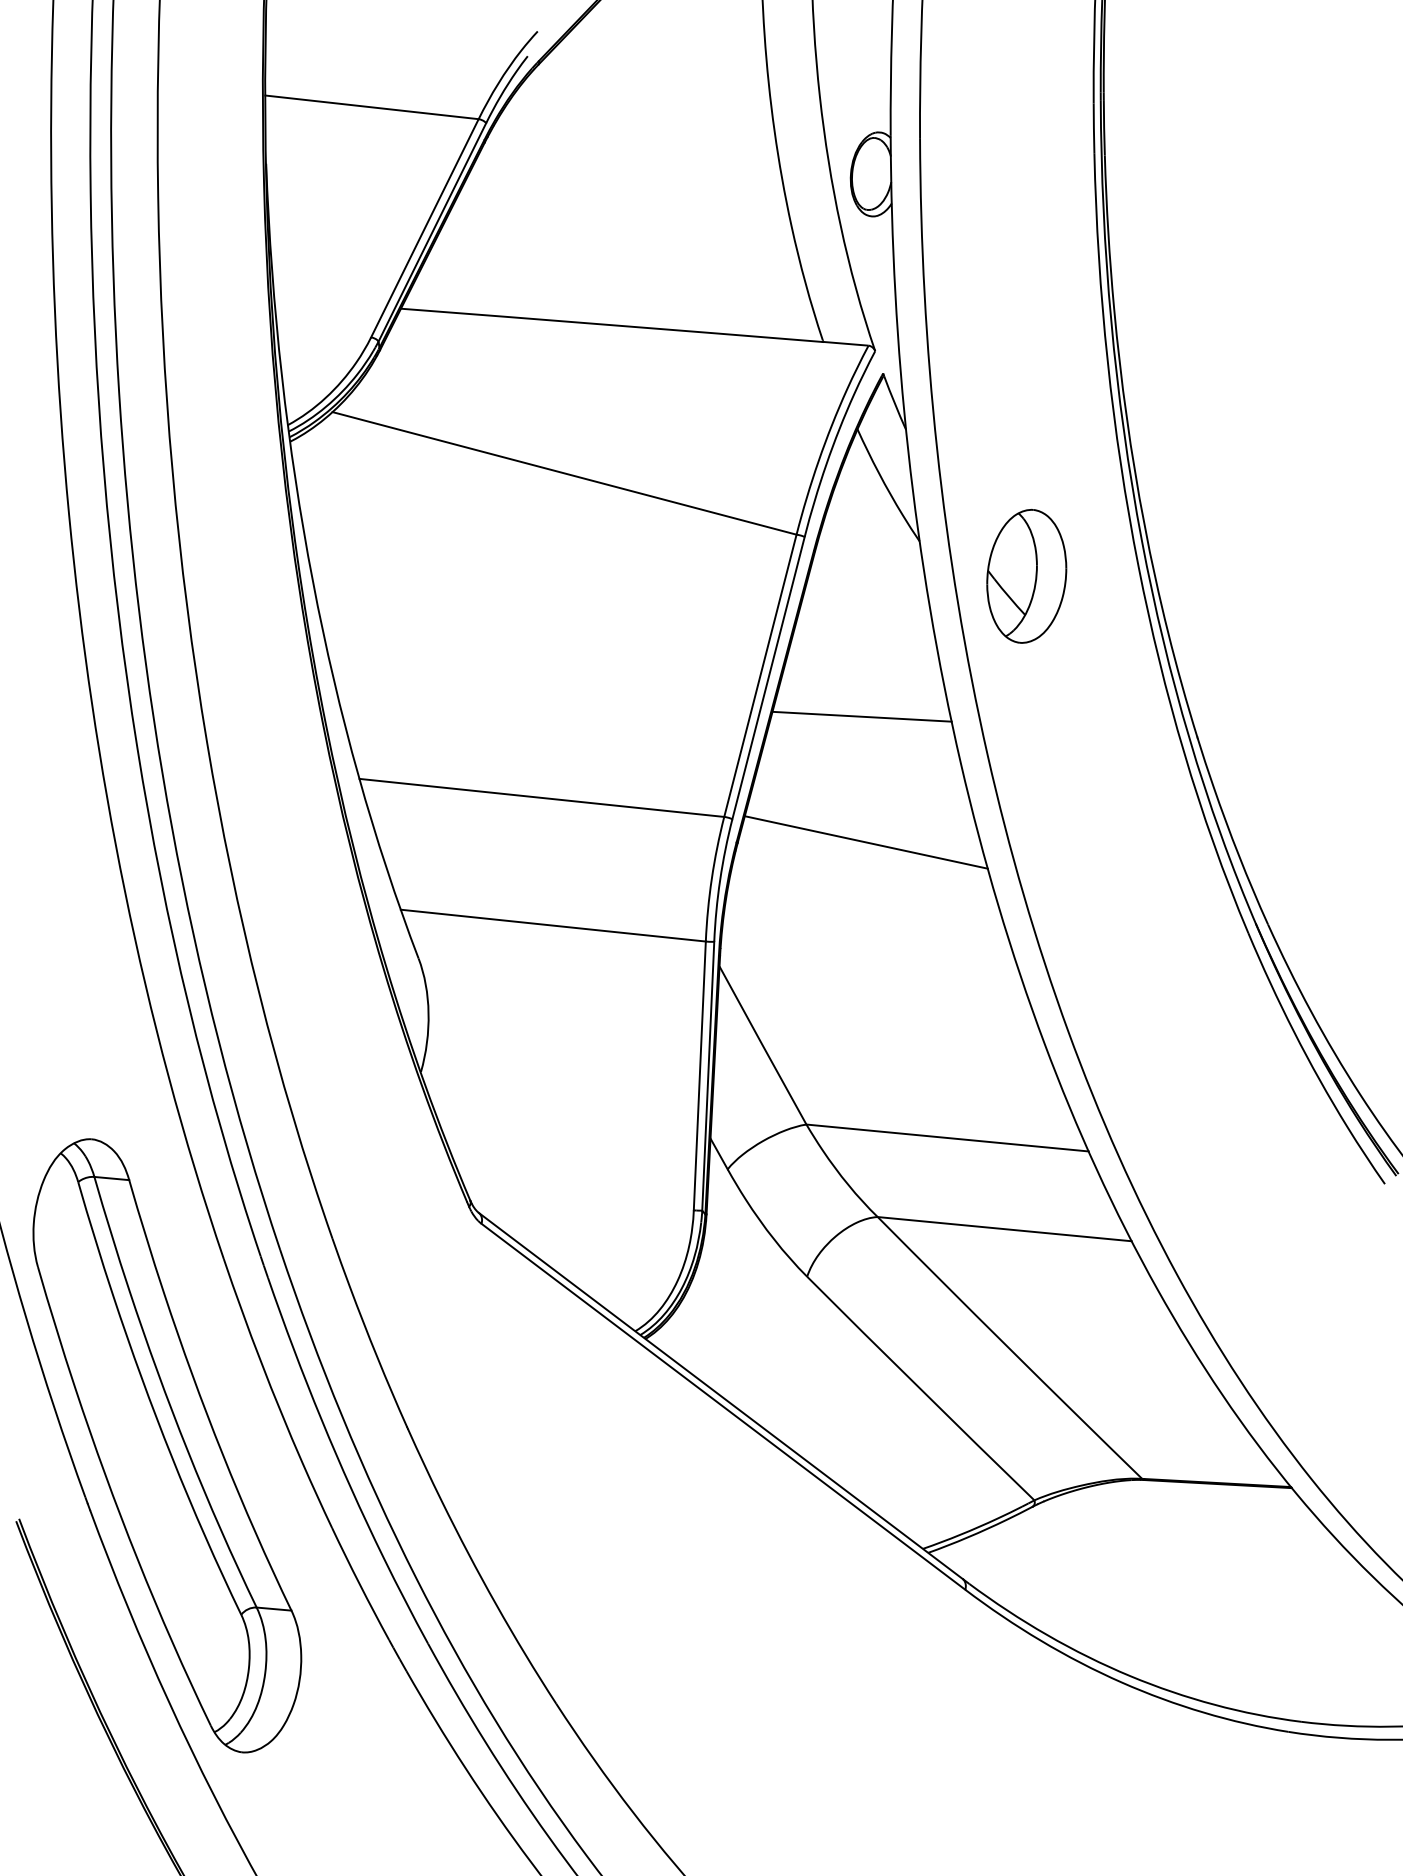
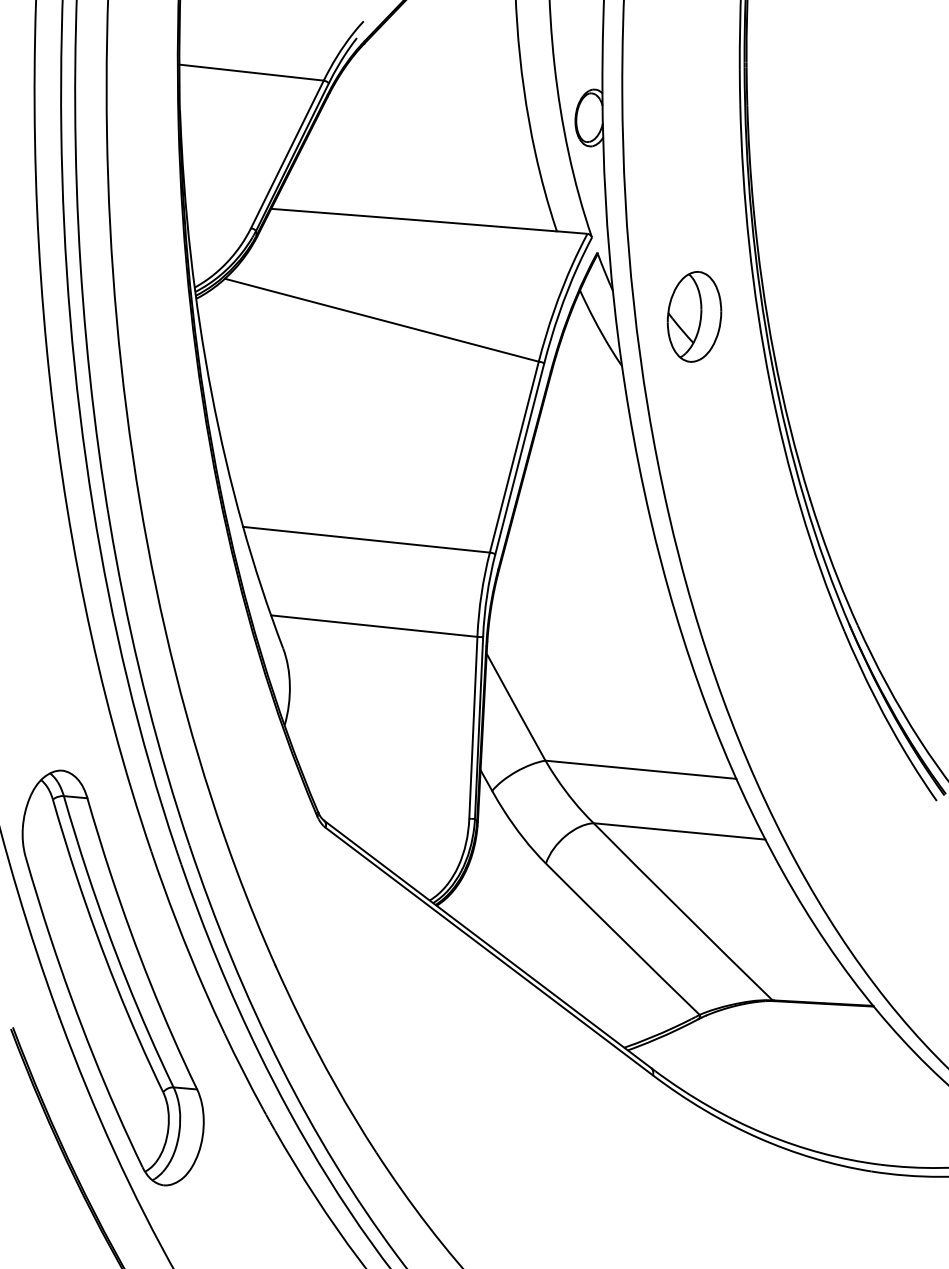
part: (1026, 575) -> (694, 316), moved
line: (861, 716) -> (582, 484), removed
line: (865, 841) -> (585, 569), removed

